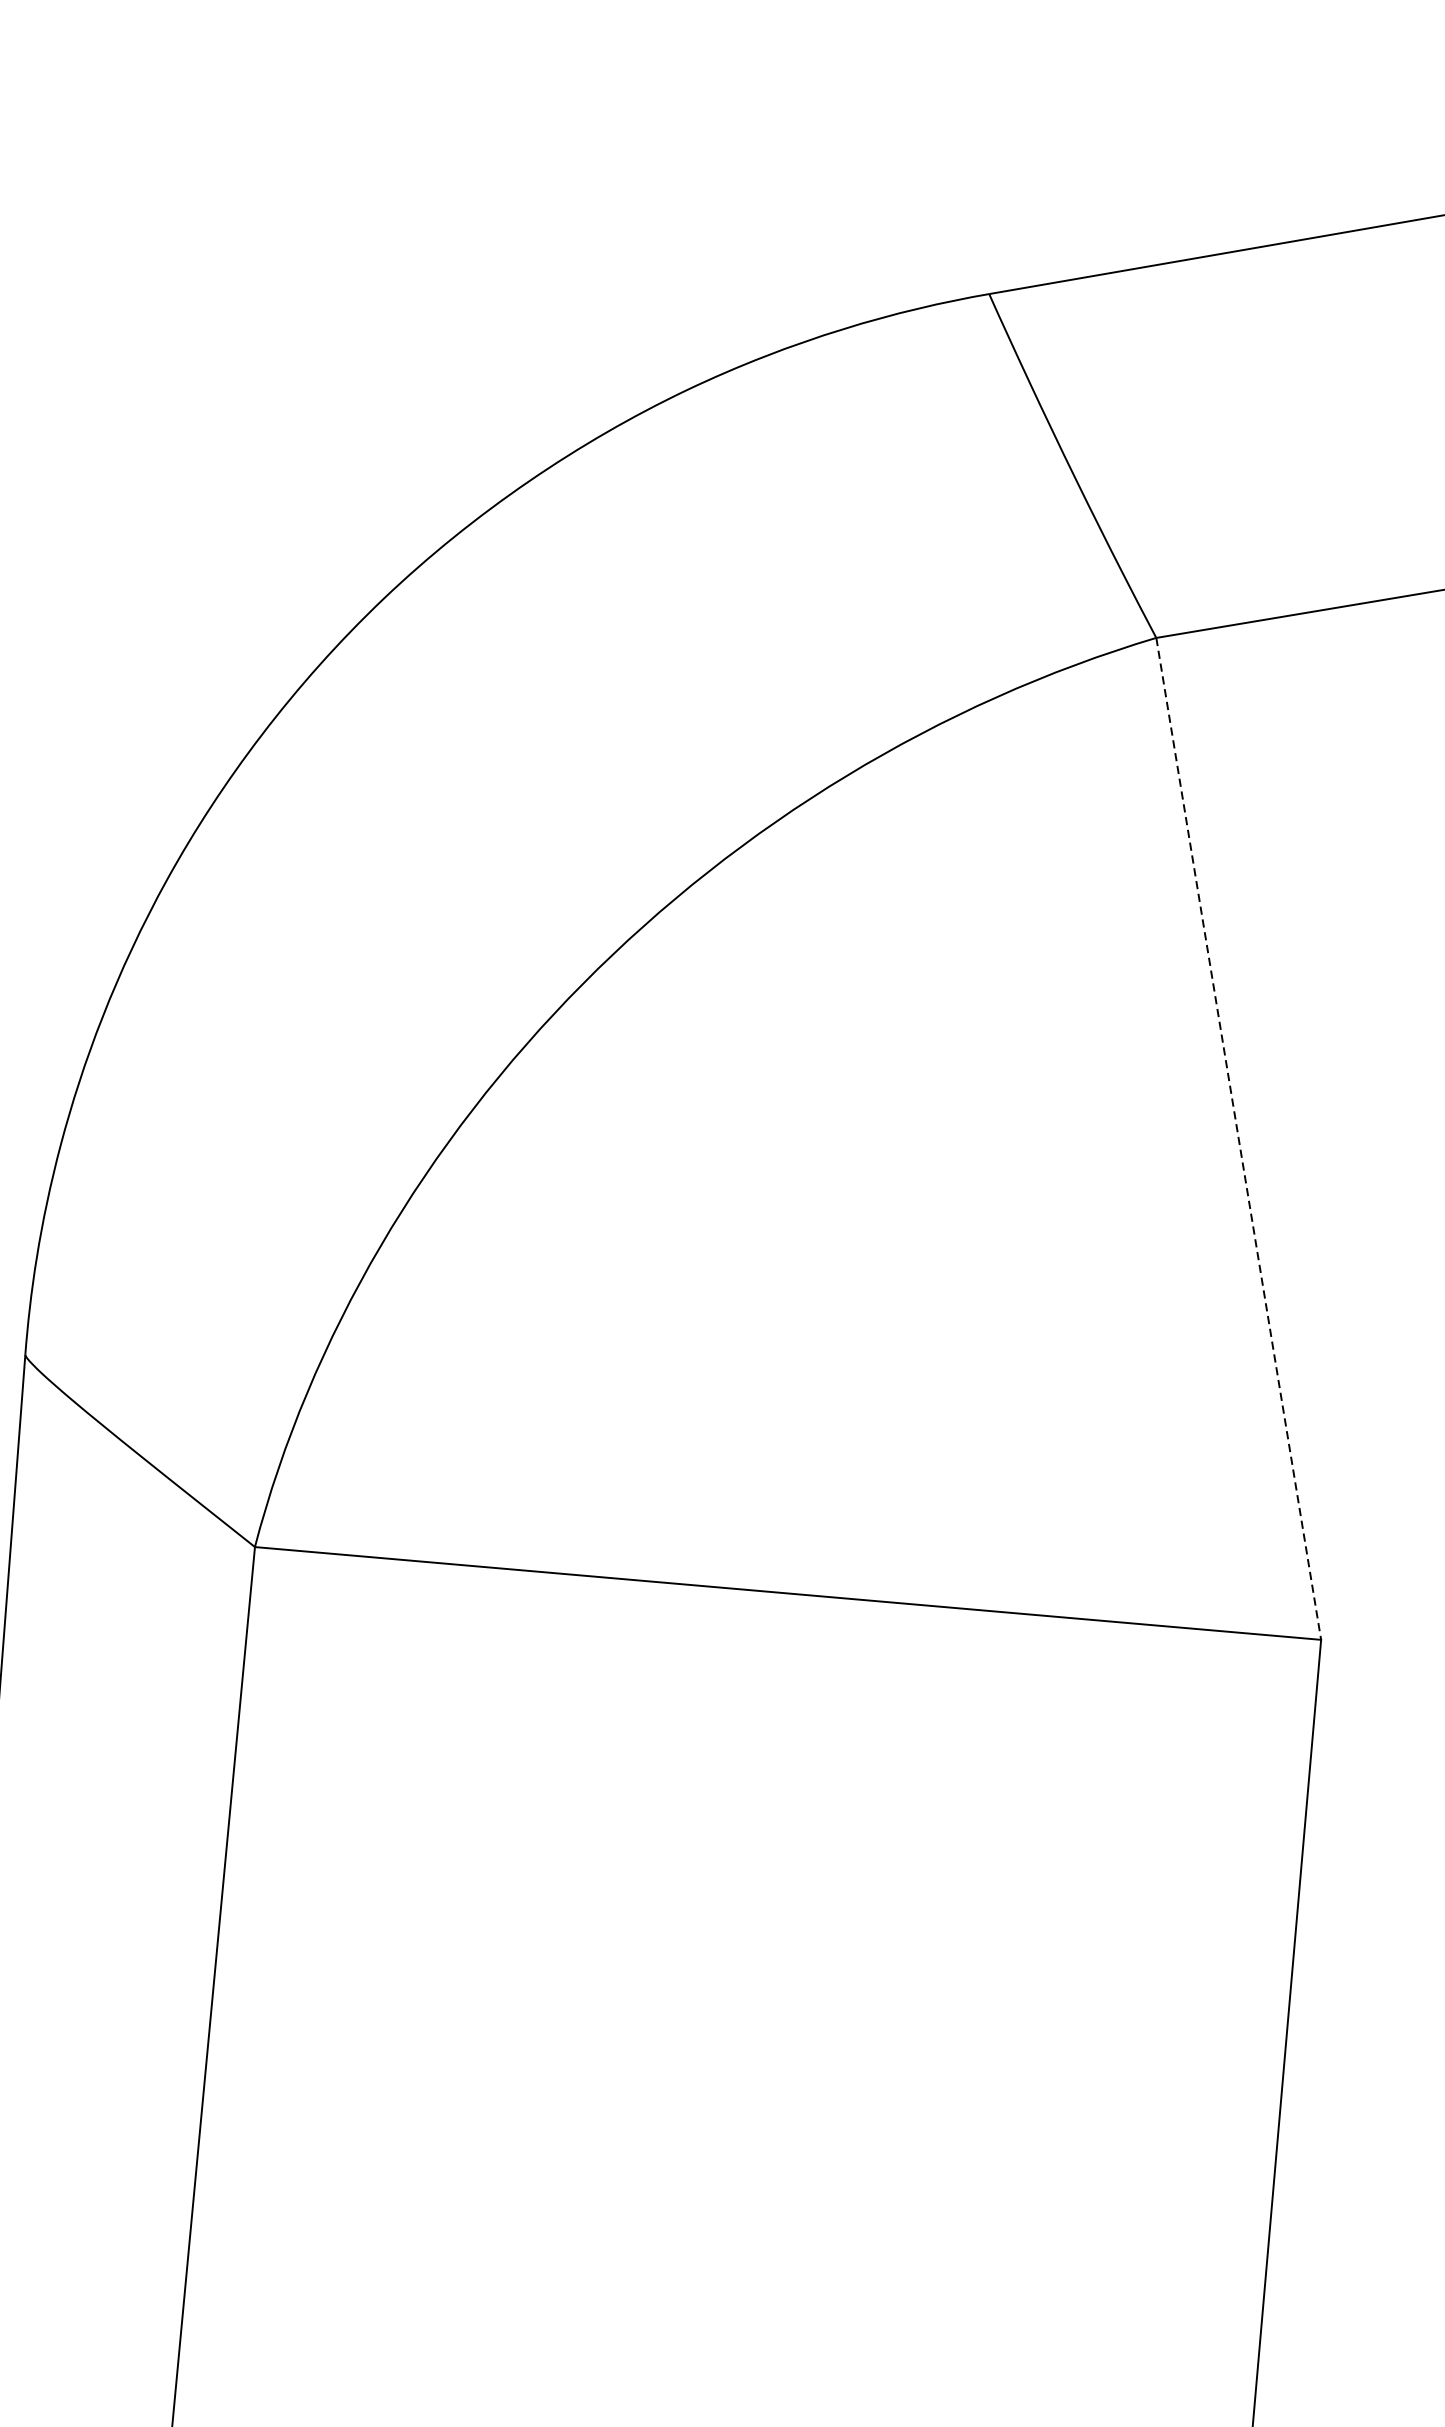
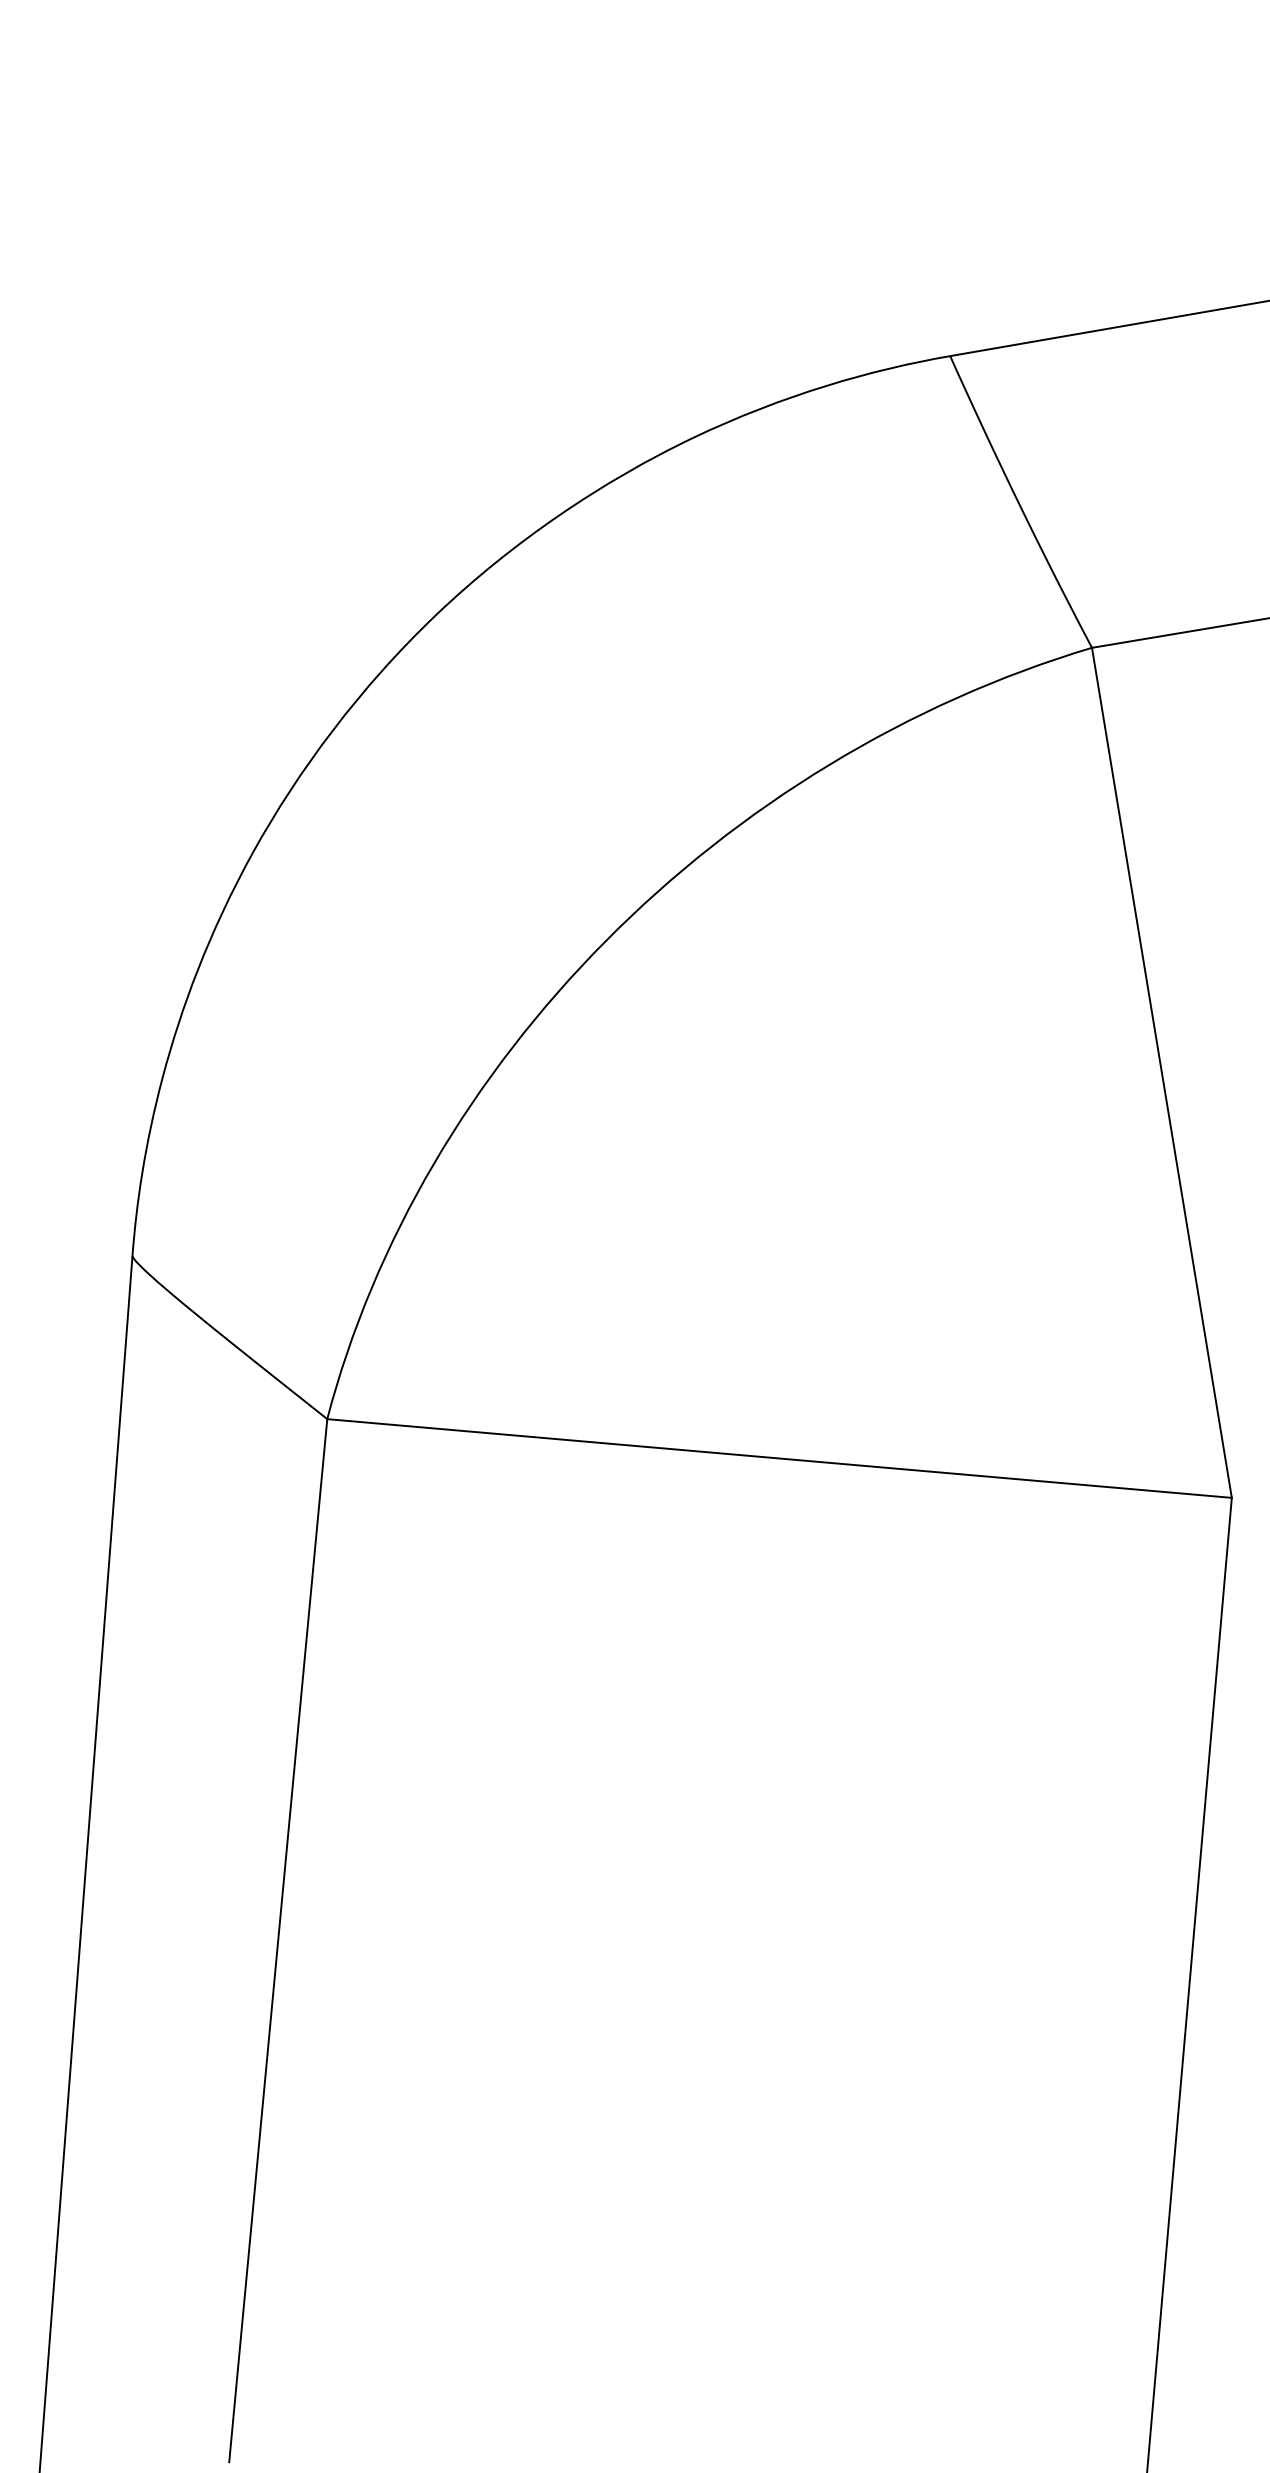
line: (1238, 1138) -> (1161, 1072), dashed -> solid

